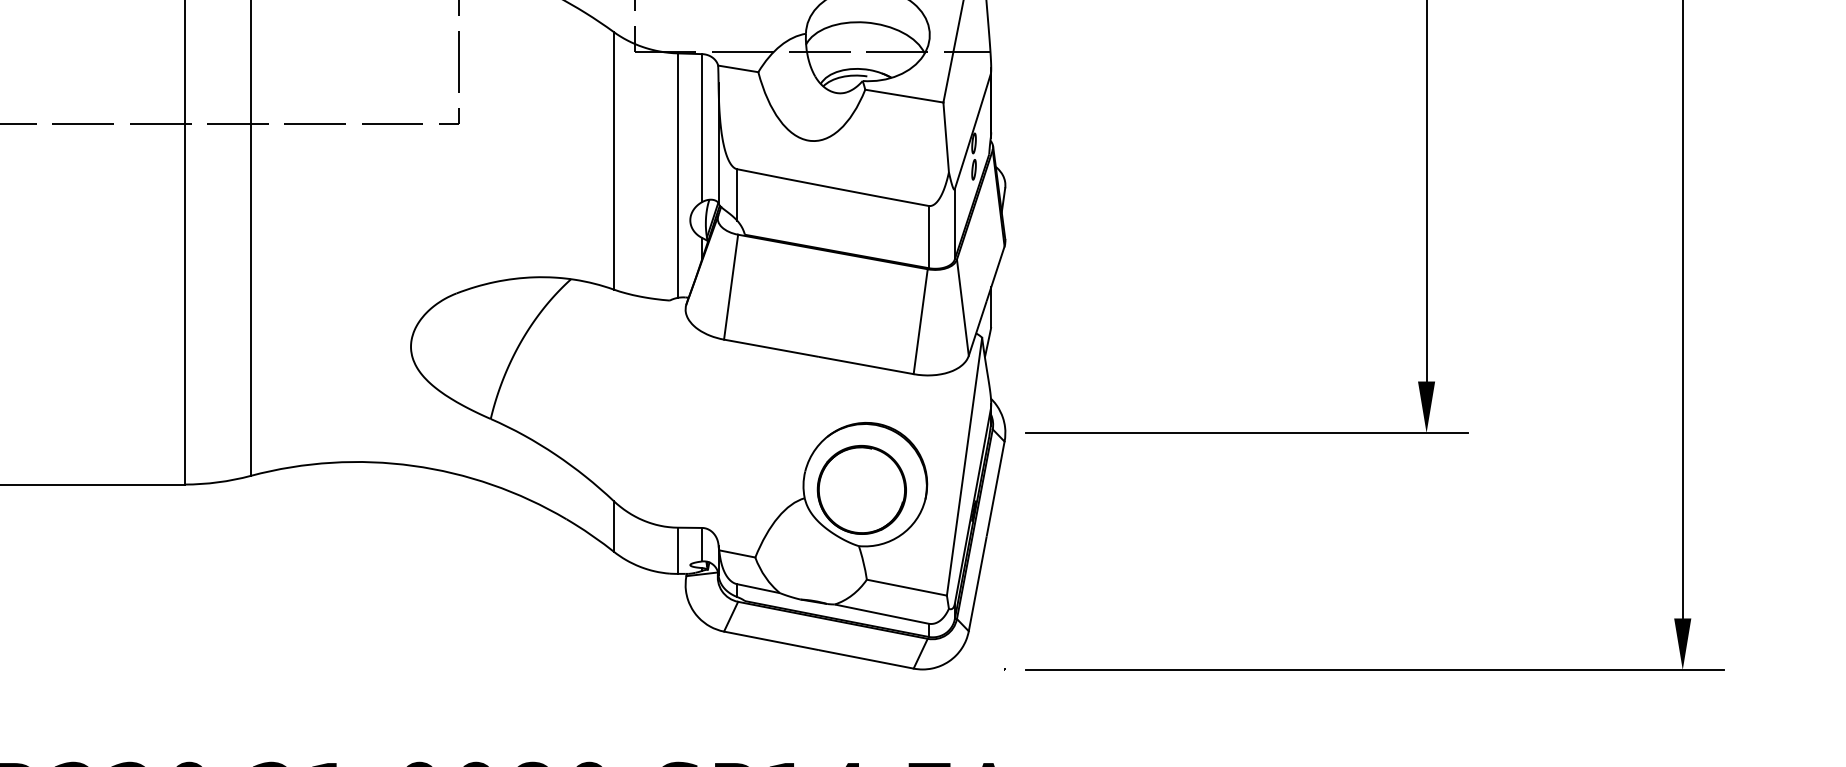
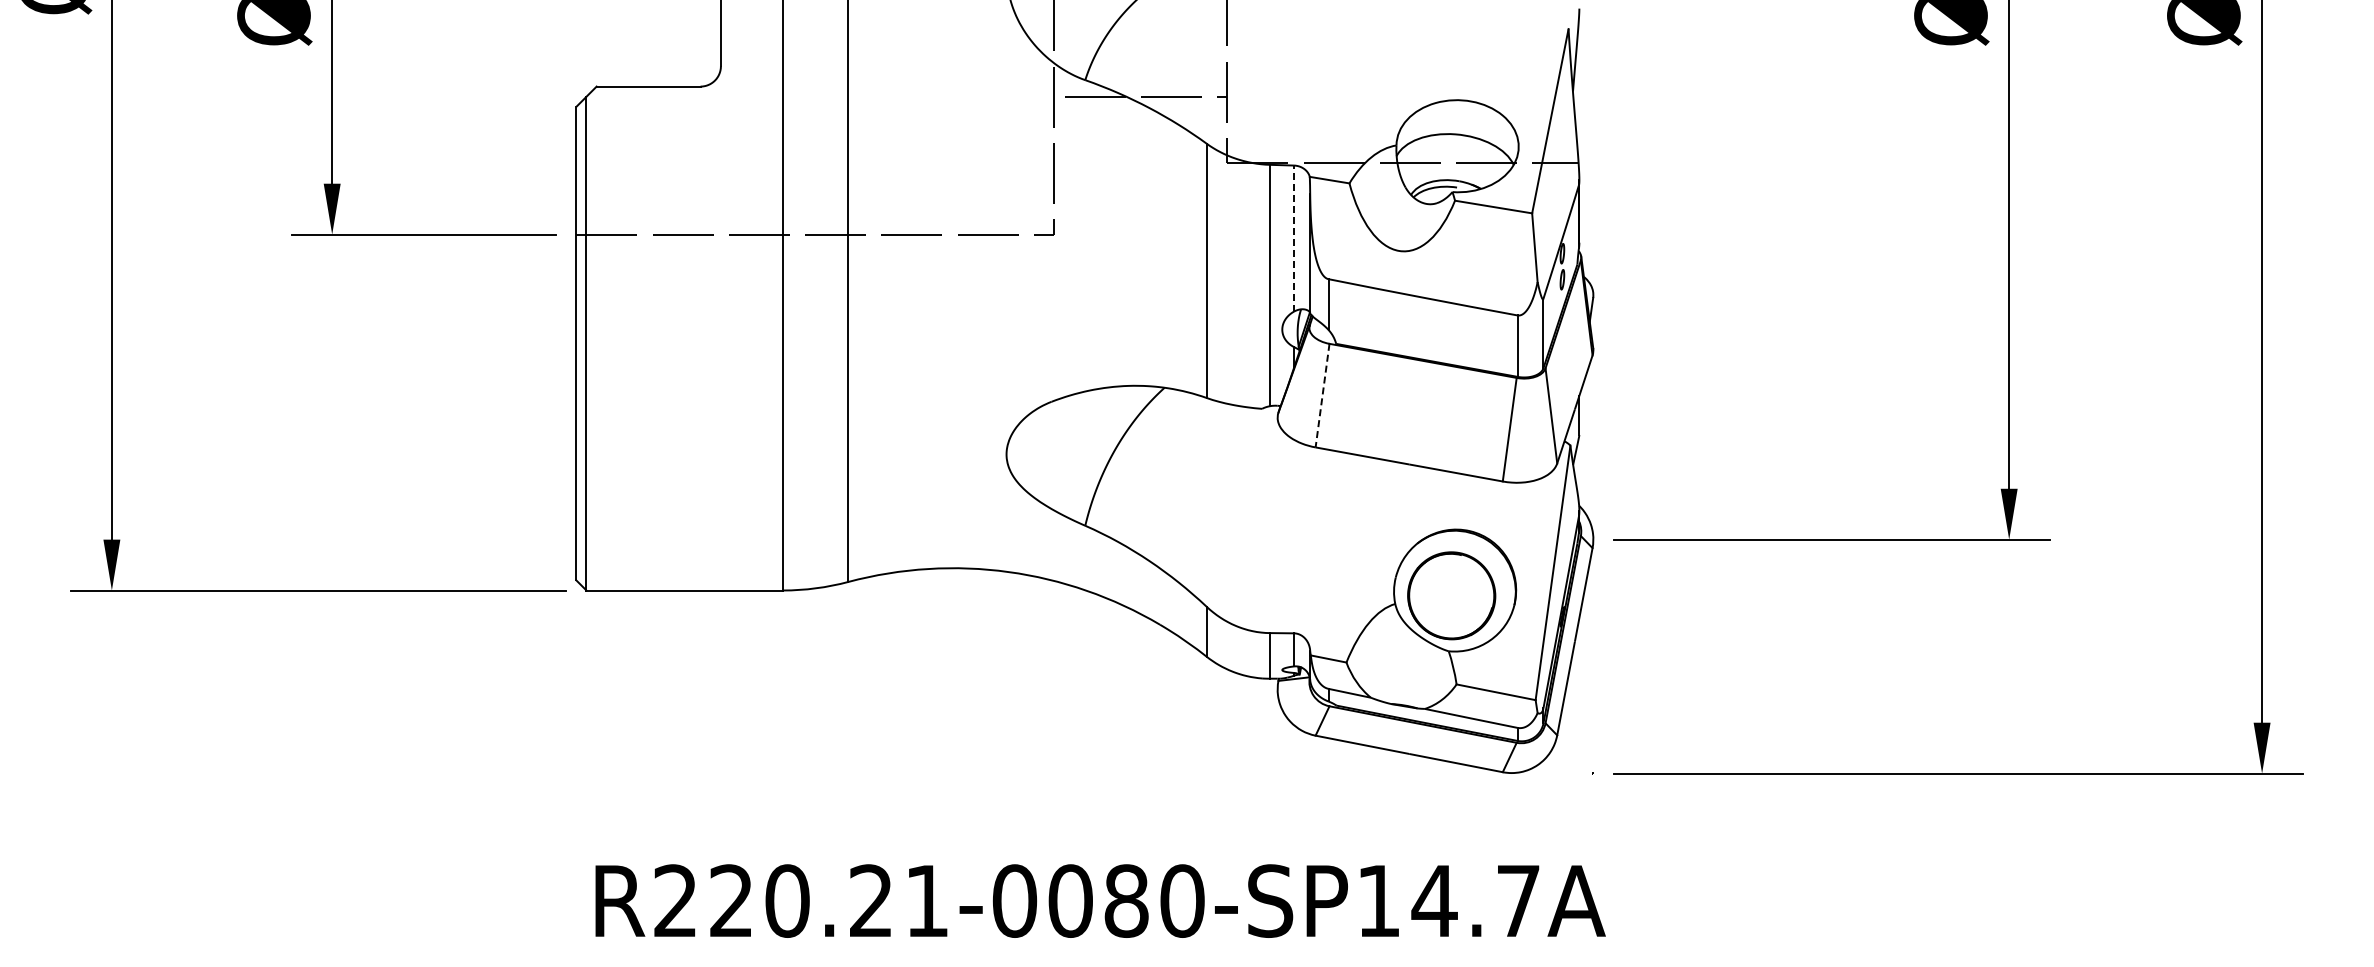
line: (701, 128) -> (1293, 238), solid -> dashed
line: (731, 288) -> (1322, 396), solid -> dashed

